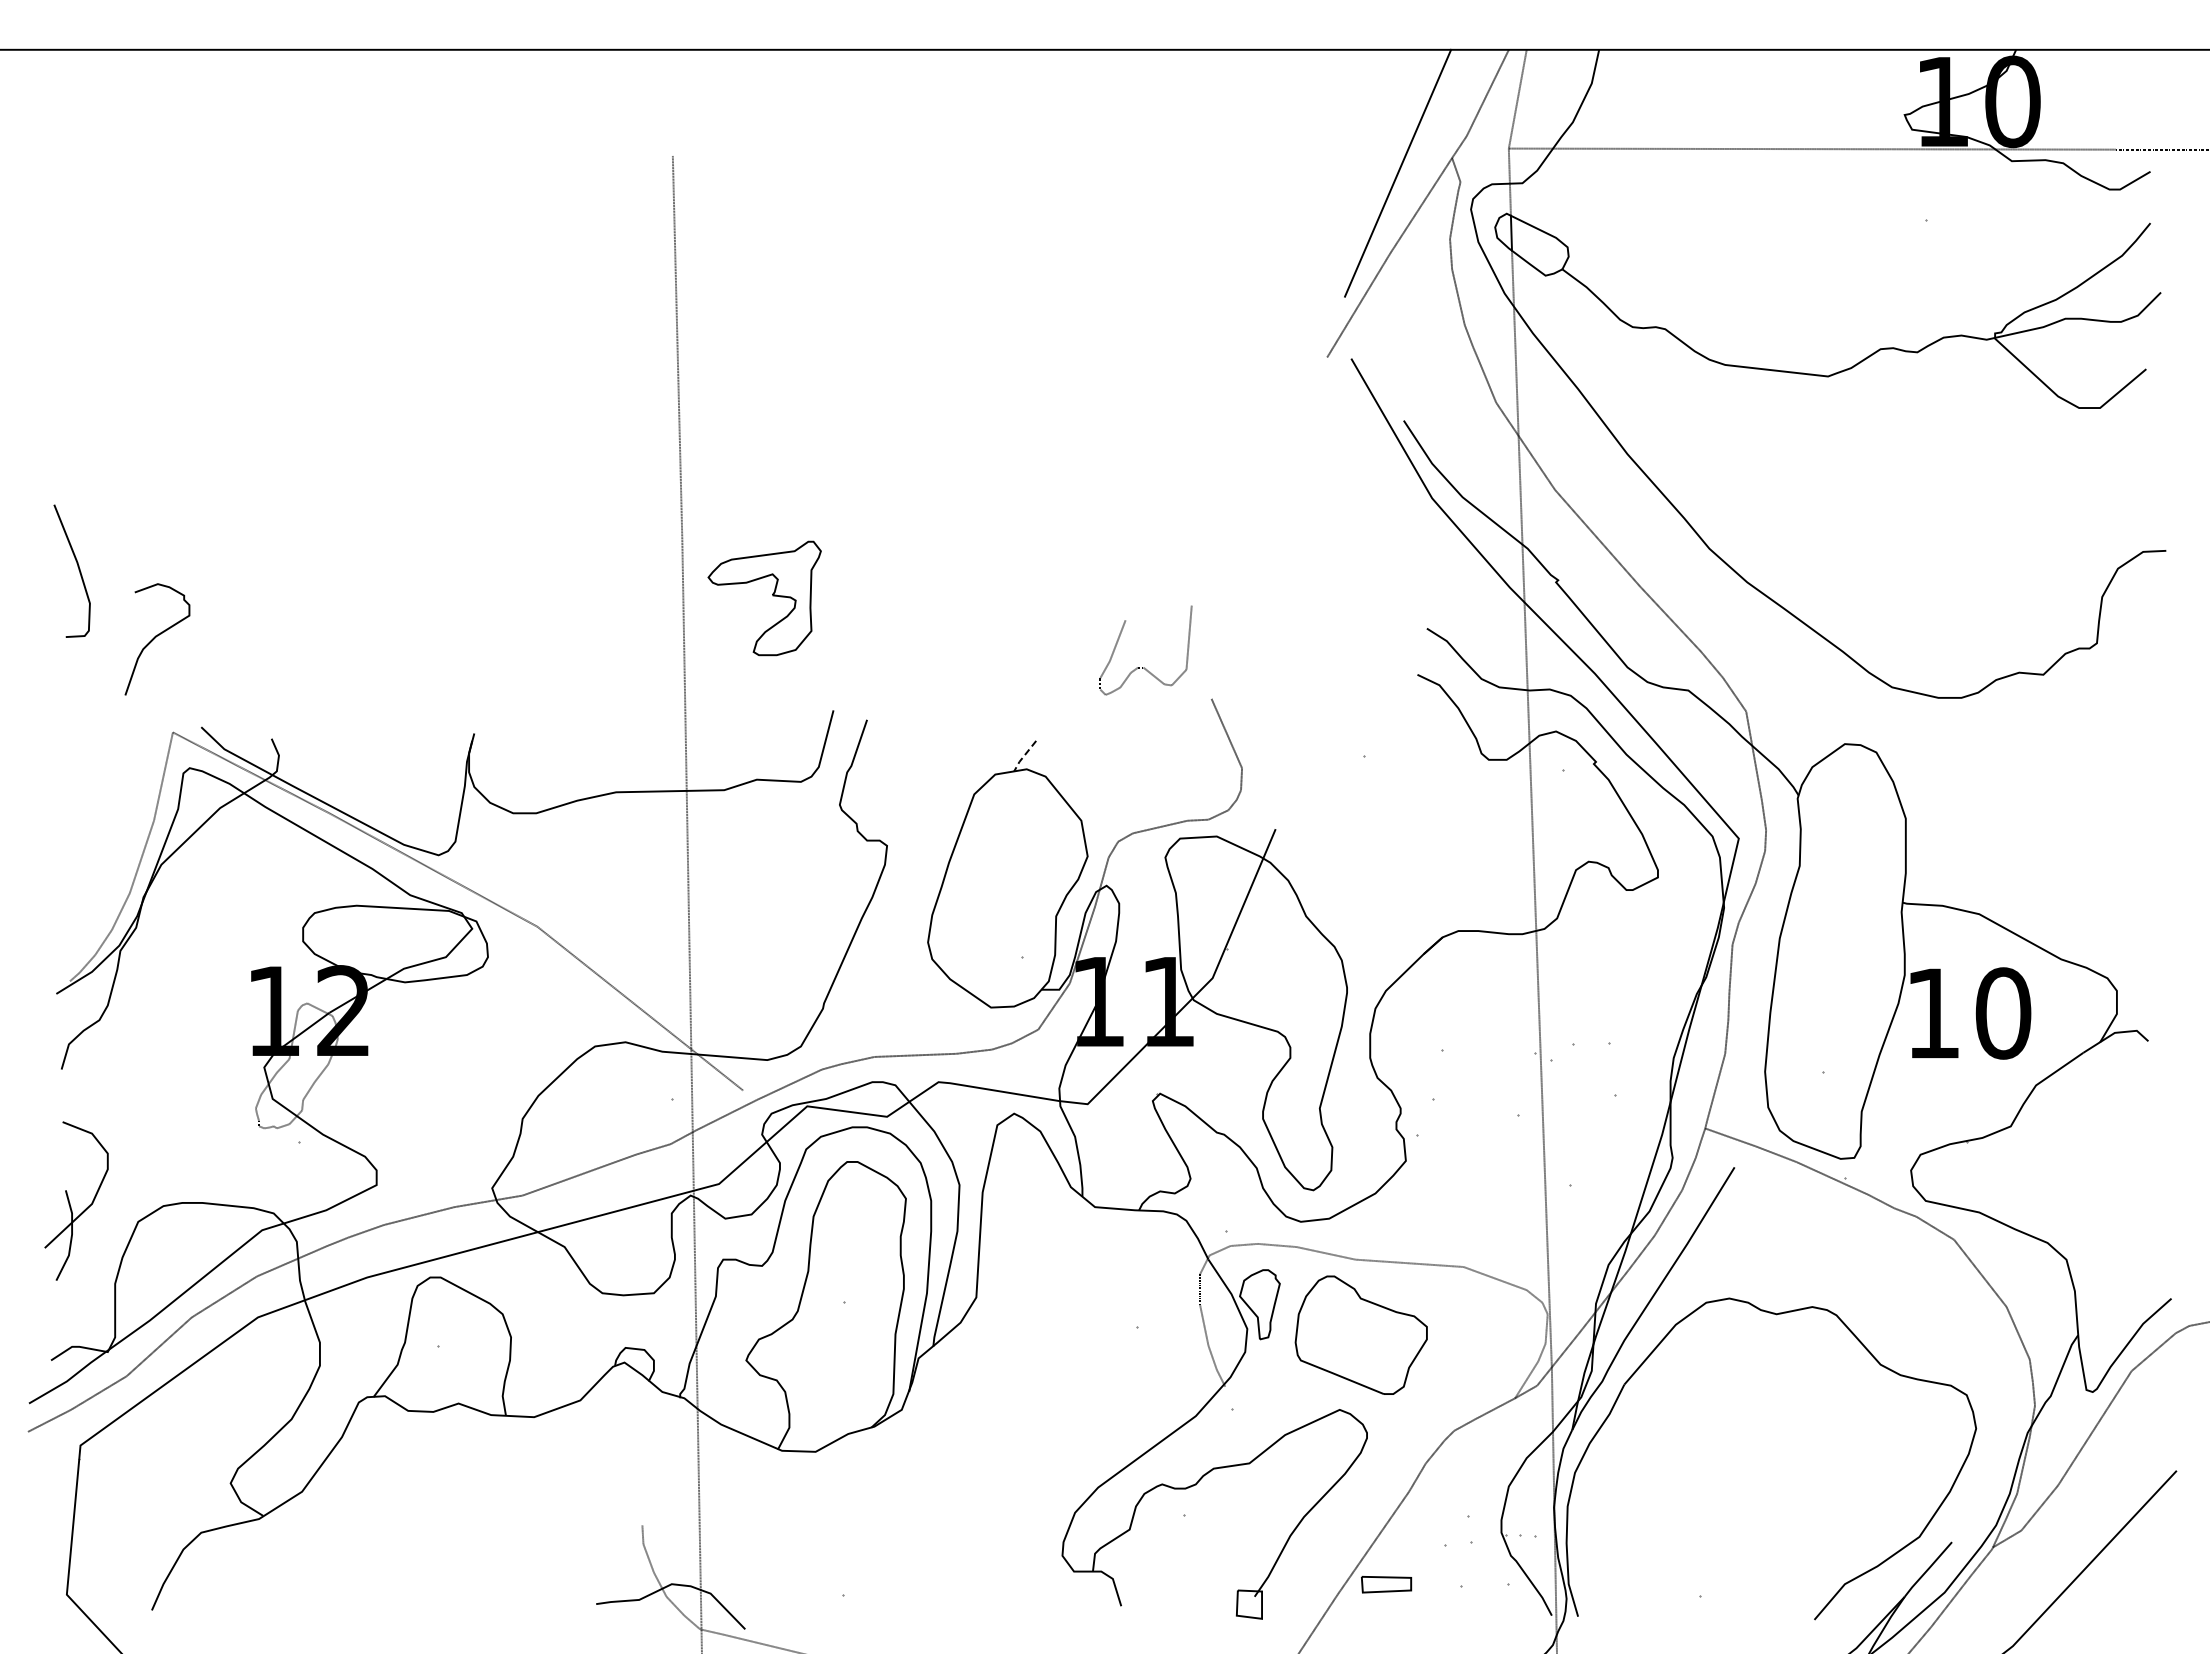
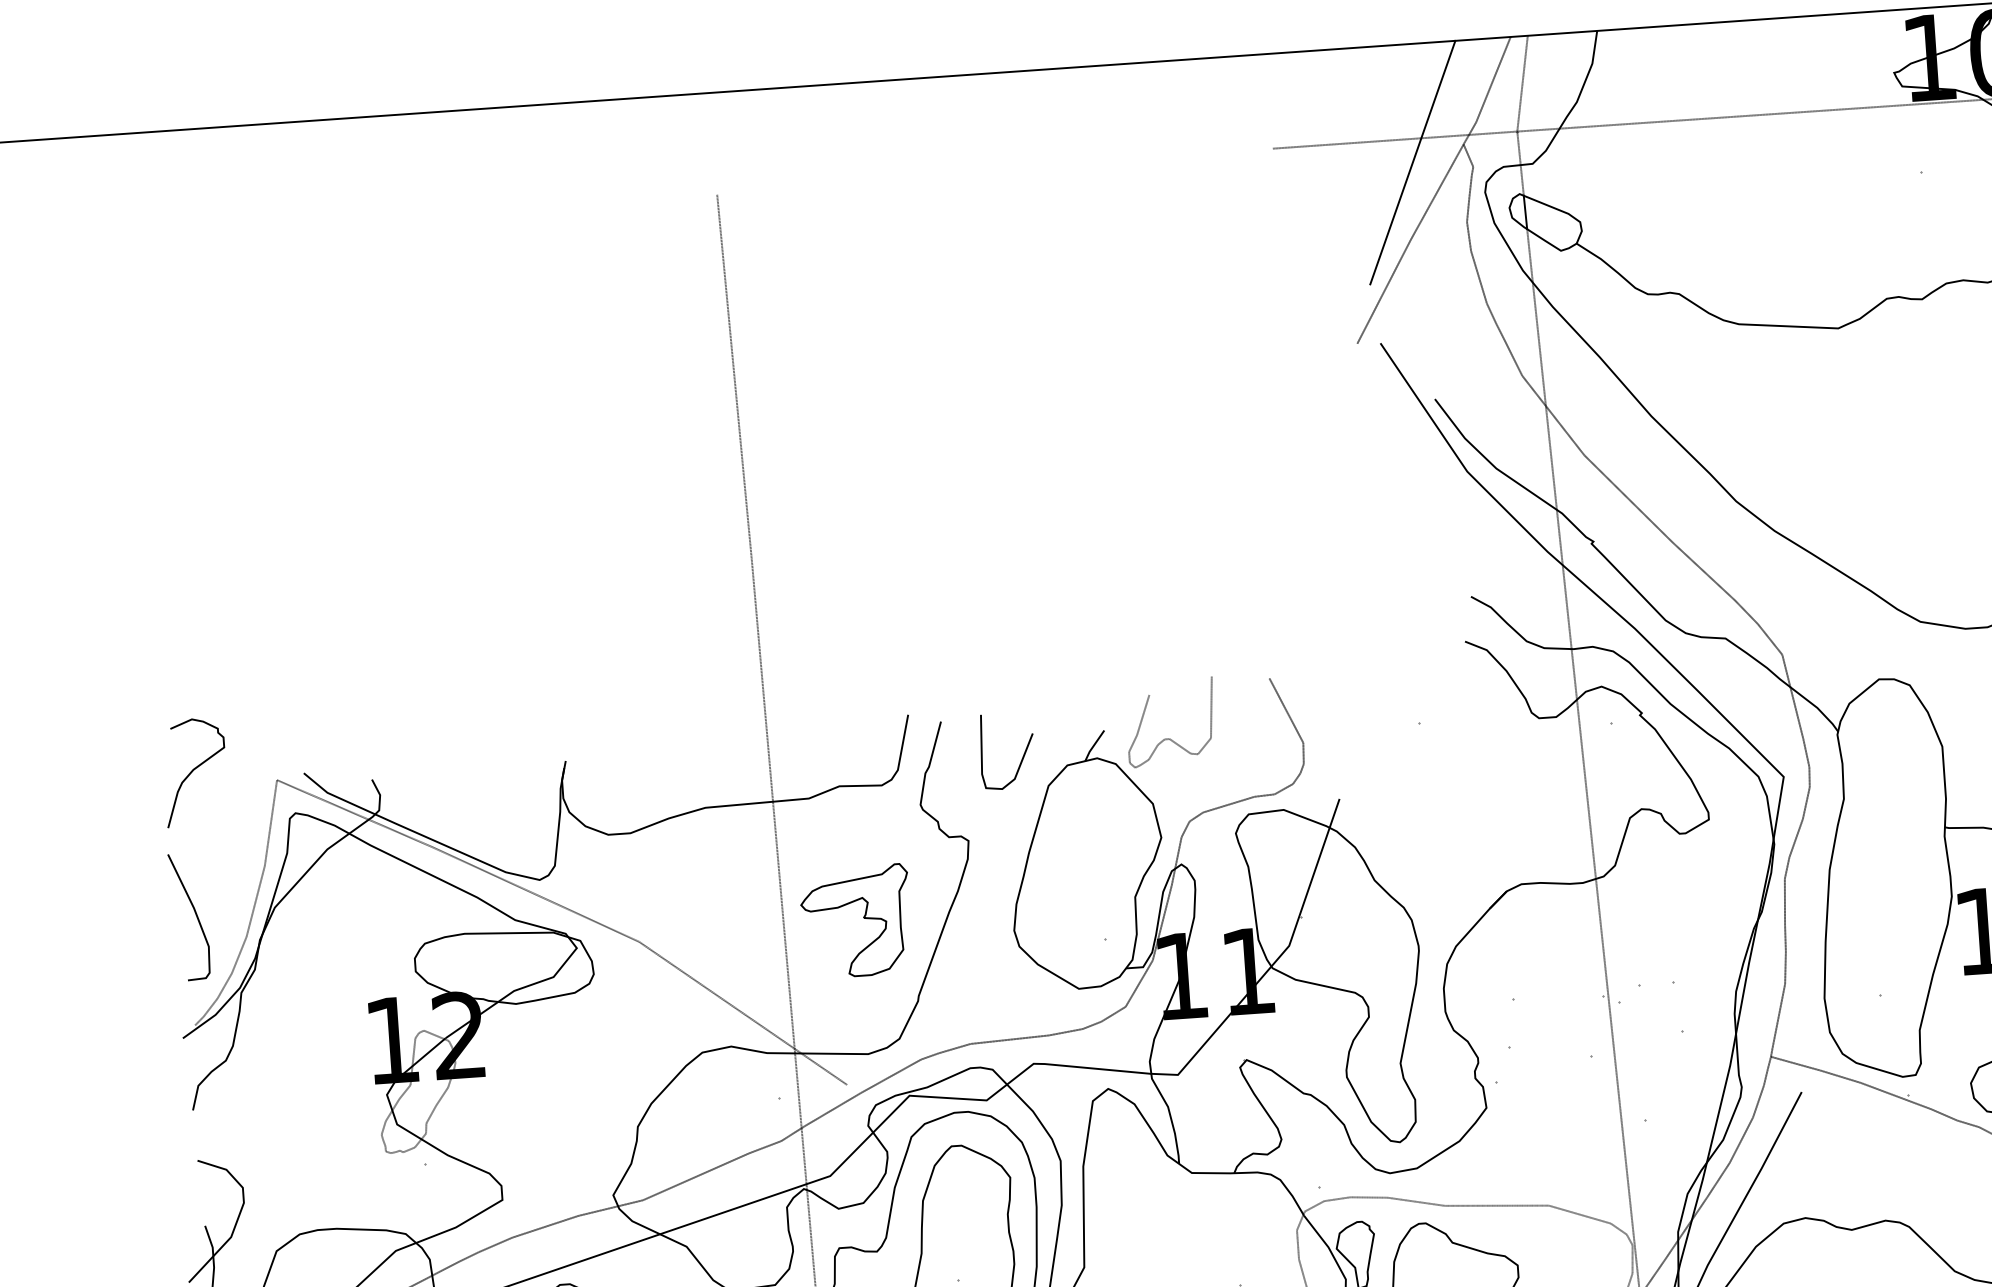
line: (1380, 148) -> (1394, 140), added
curve: (78, 570) -> (195, 915), moved
part: (772, 596) -> (863, 919), moved
curve: (156, 637) -> (194, 770), moved
curve: (1144, 667) -> (1170, 738), moved
line: (1023, 756) -> (1093, 746), dashed -> solid
curve: (948, 763) -> (1021, 757), added

